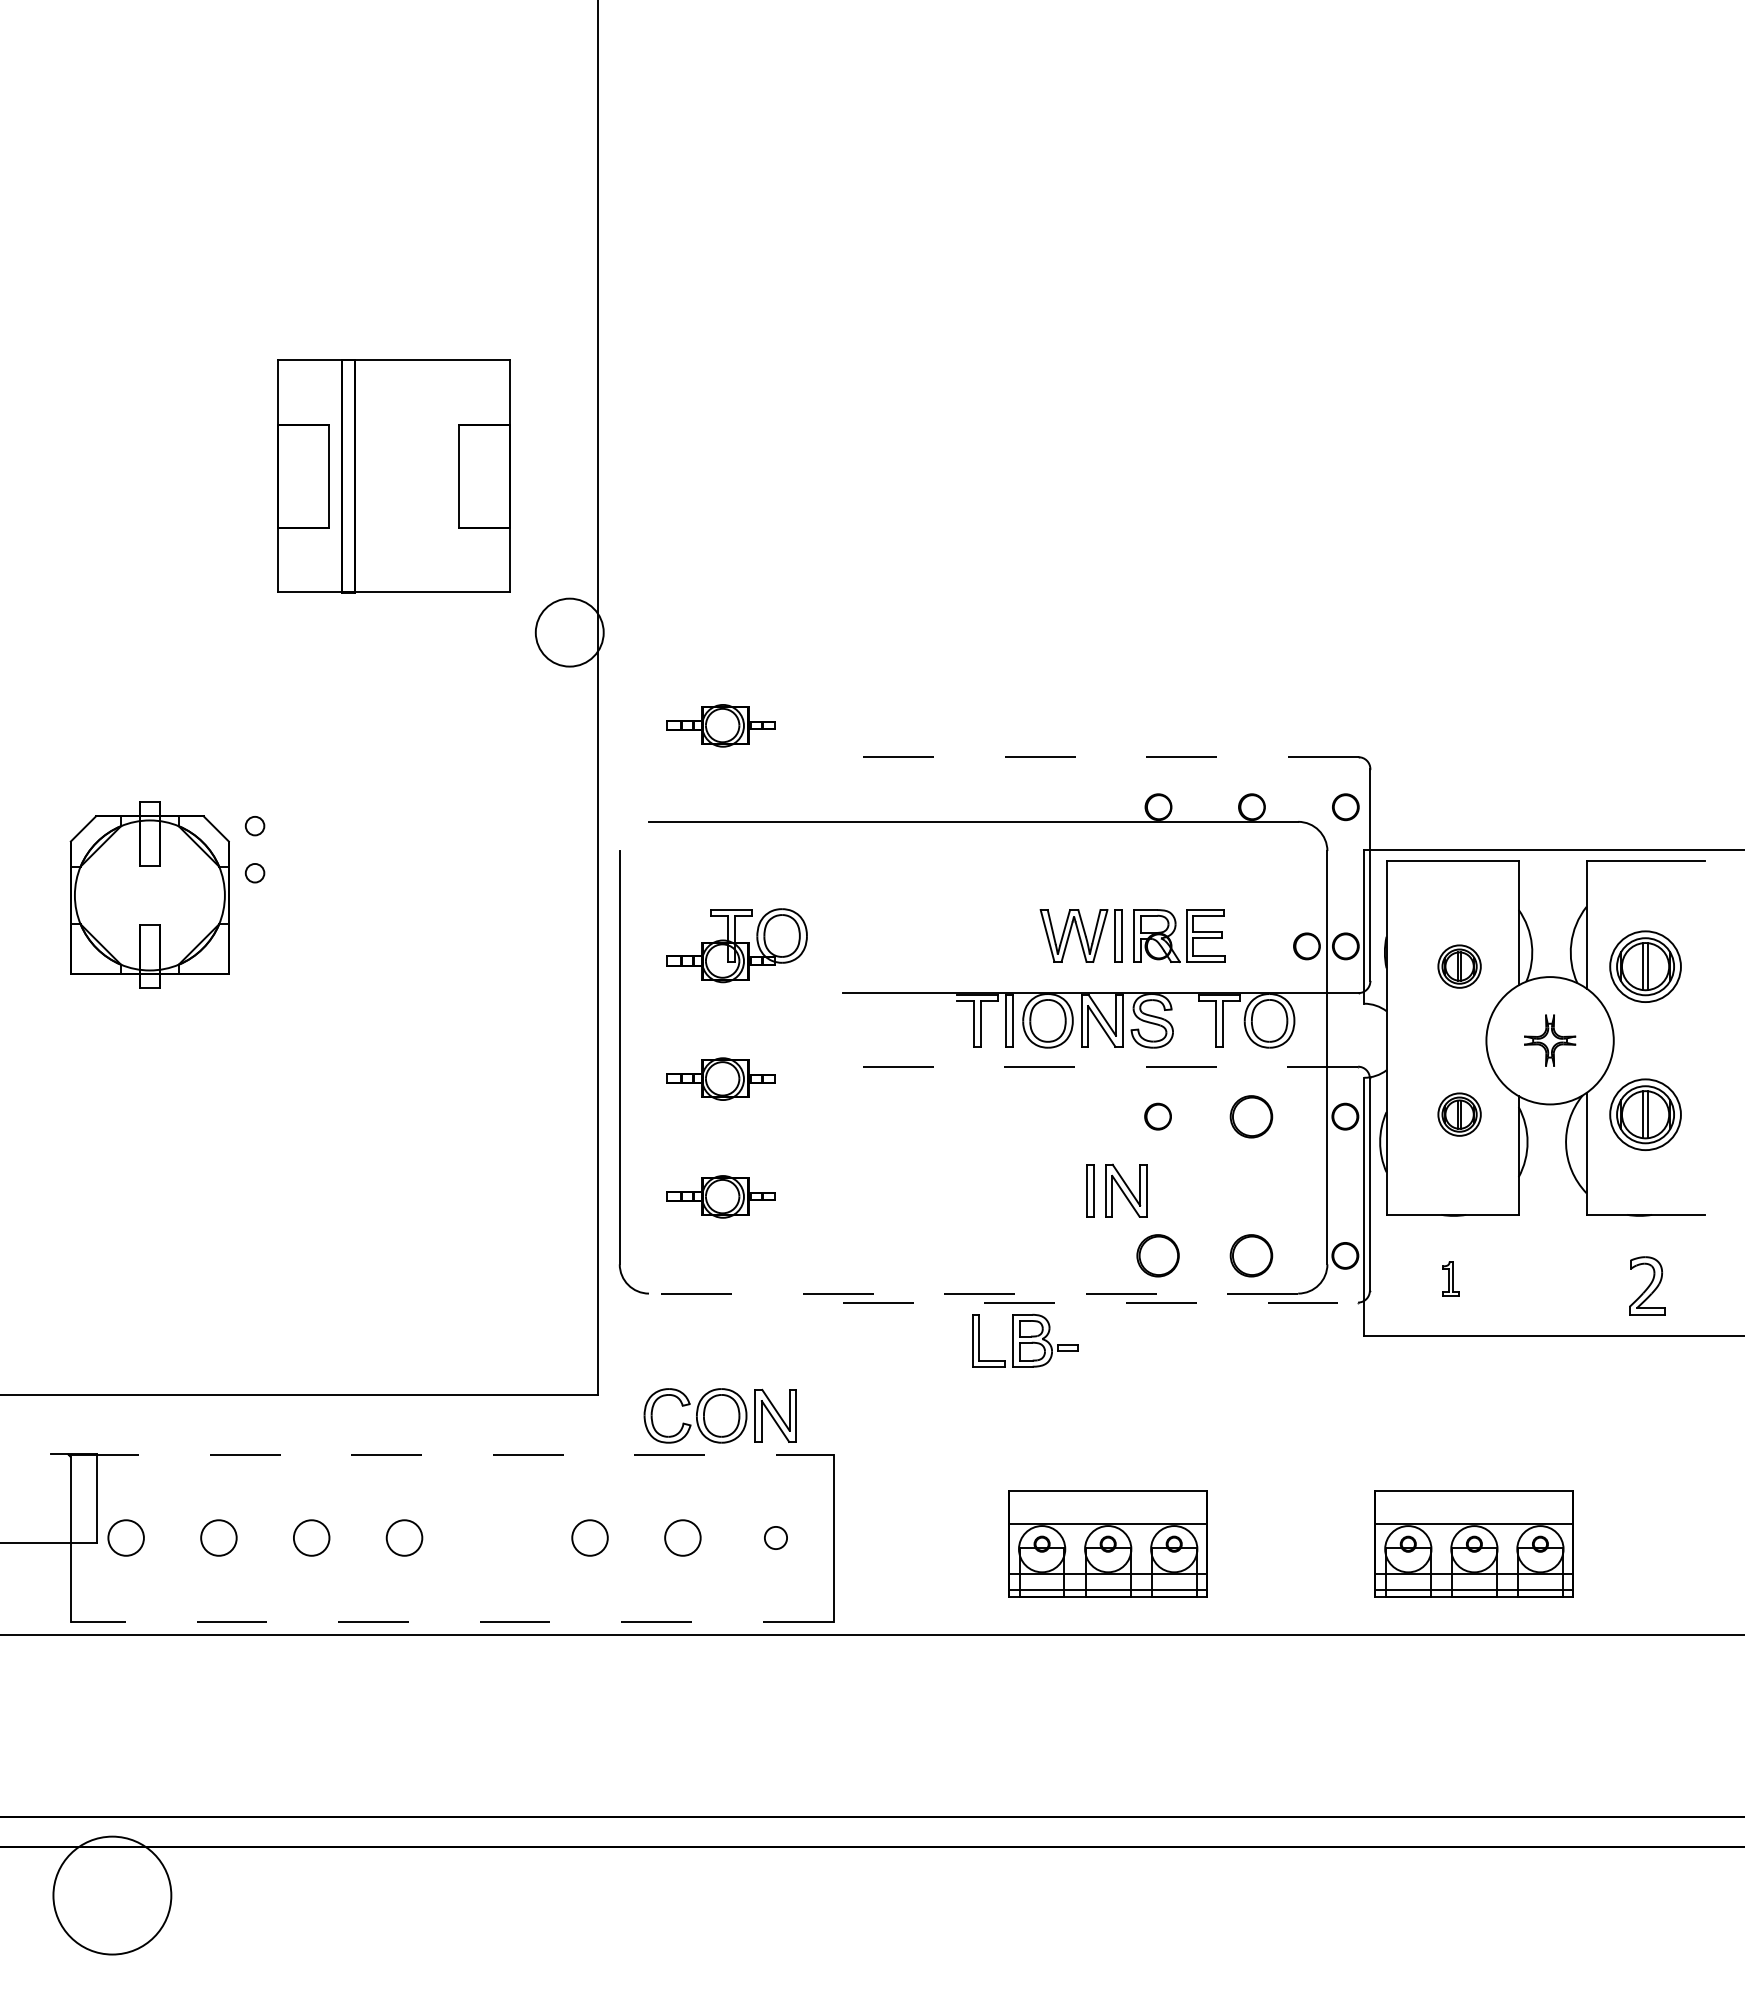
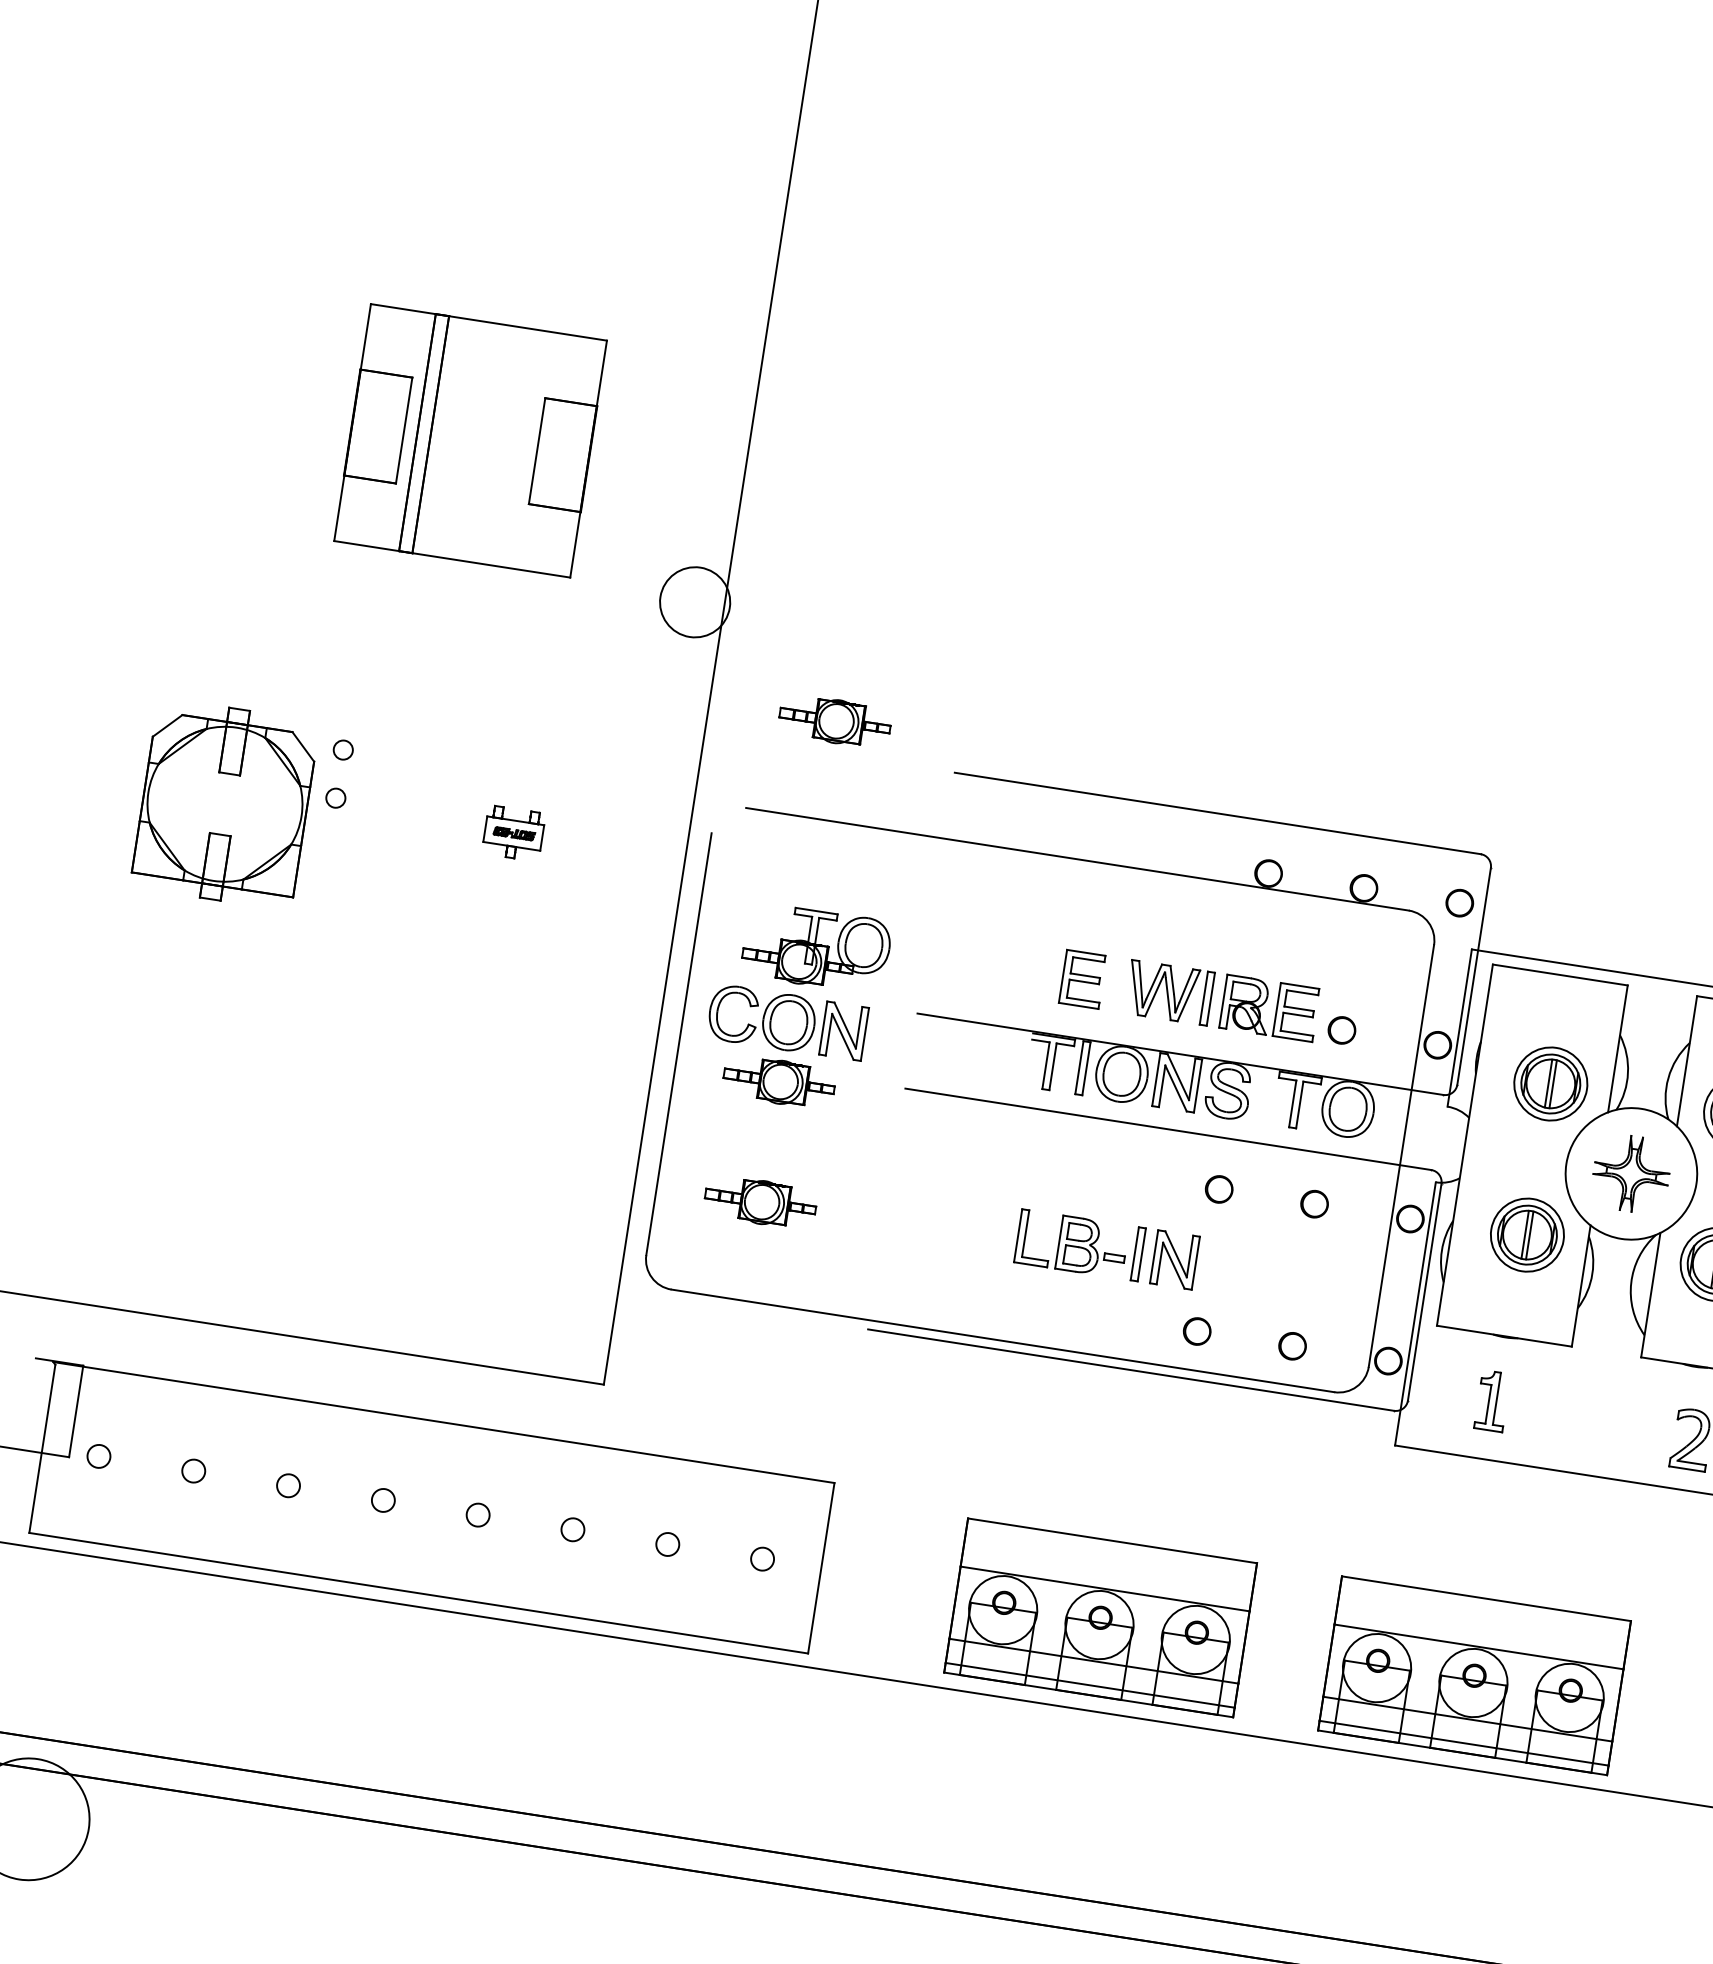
part: (393, 476) -> (470, 440), moved
line: (1100, 757) -> (1217, 813), dashed -> solid
part: (430, 880) -> (513, 833), added
part: (996, 935) -> (1082, 978), added
part: (1306, 946) -> (1341, 1030), moved
part: (1459, 966) -> (1550, 1083), size x1.67
part: (1549, 1040) -> (1630, 1173), size x1.43
line: (1100, 1066) -> (1168, 1129), dashed -> solid
part: (1459, 1114) -> (1527, 1234), size x1.67
part: (1251, 1116) -> (1314, 1204), size x0.62
circle: (1157, 1255) -> (1196, 1331), size x0.62
part: (1251, 1255) -> (1292, 1345), size x0.62
part: (1450, 1278) -> (1492, 1400), size x1.67
line: (973, 1293) -> (1002, 1340), dashed -> solid
line: (1100, 1302) -> (1131, 1370), dashed -> solid
part: (1025, 1340) -> (1072, 1243), moved
part: (719, 1415) -> (786, 1021), moved
line: (450, 1454) -> (443, 1422), dashed -> solid
circle: (125, 1537) -> (98, 1455), size x0.62
circle: (218, 1537) -> (193, 1470), size x0.62
circle: (311, 1537) -> (288, 1485), size x0.62
circle: (404, 1537) -> (383, 1499), size x0.62
circle: (497, 1537) -> (478, 1514), added
circle: (590, 1537) -> (573, 1529), size x0.62
circle: (683, 1537) -> (668, 1544), size x0.62
part: (1108, 1544) -> (1101, 1618), size x1.43
part: (1474, 1544) -> (1474, 1676), size x1.43
line: (451, 1621) -> (418, 1593), dashed -> solid

